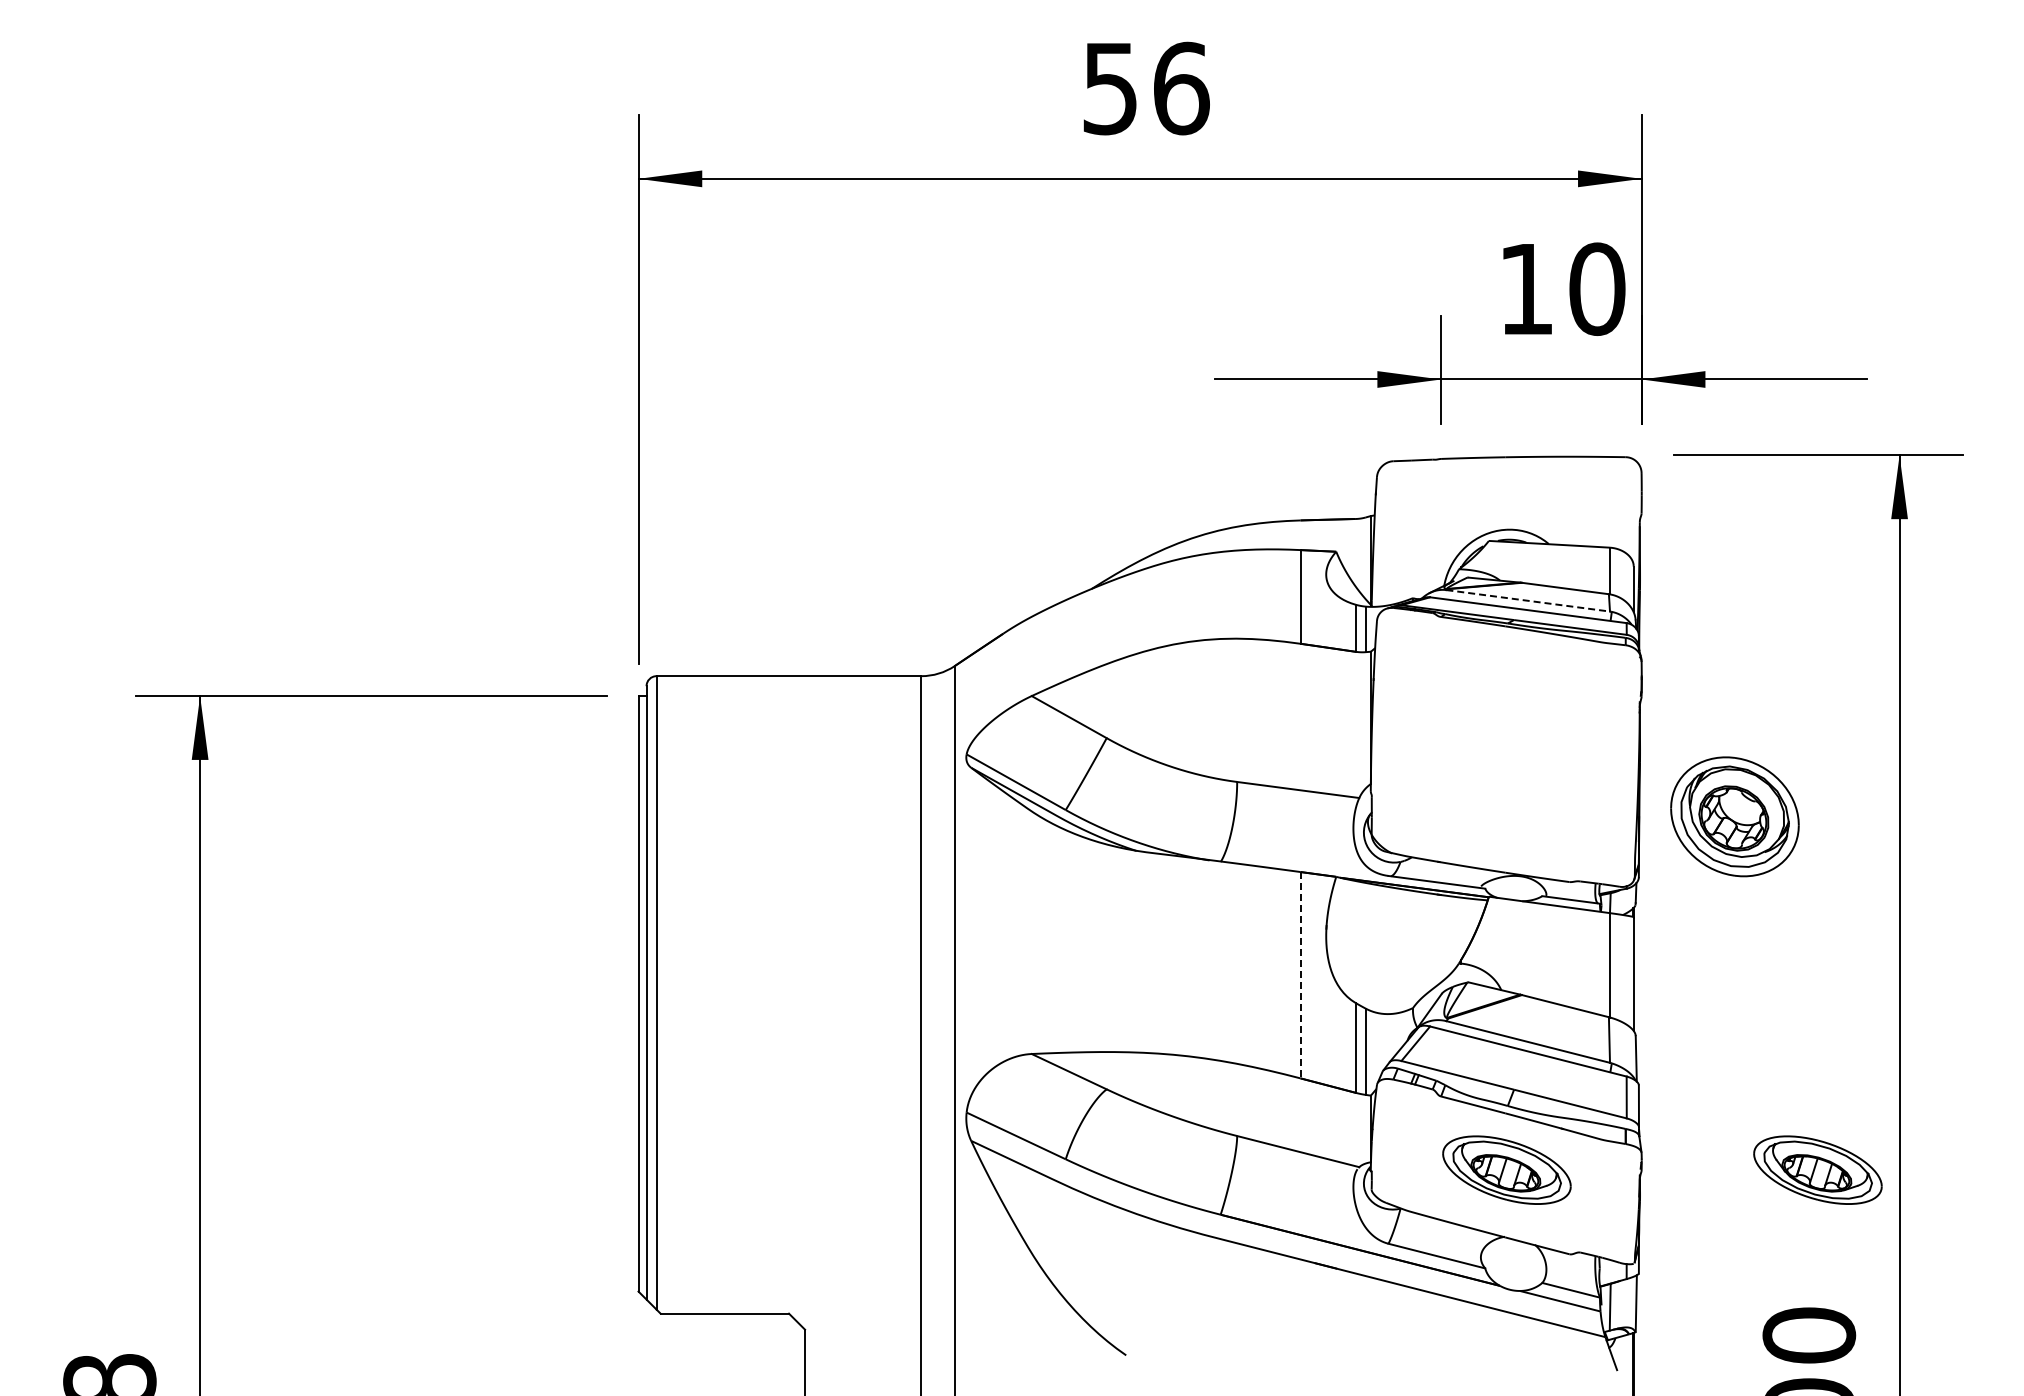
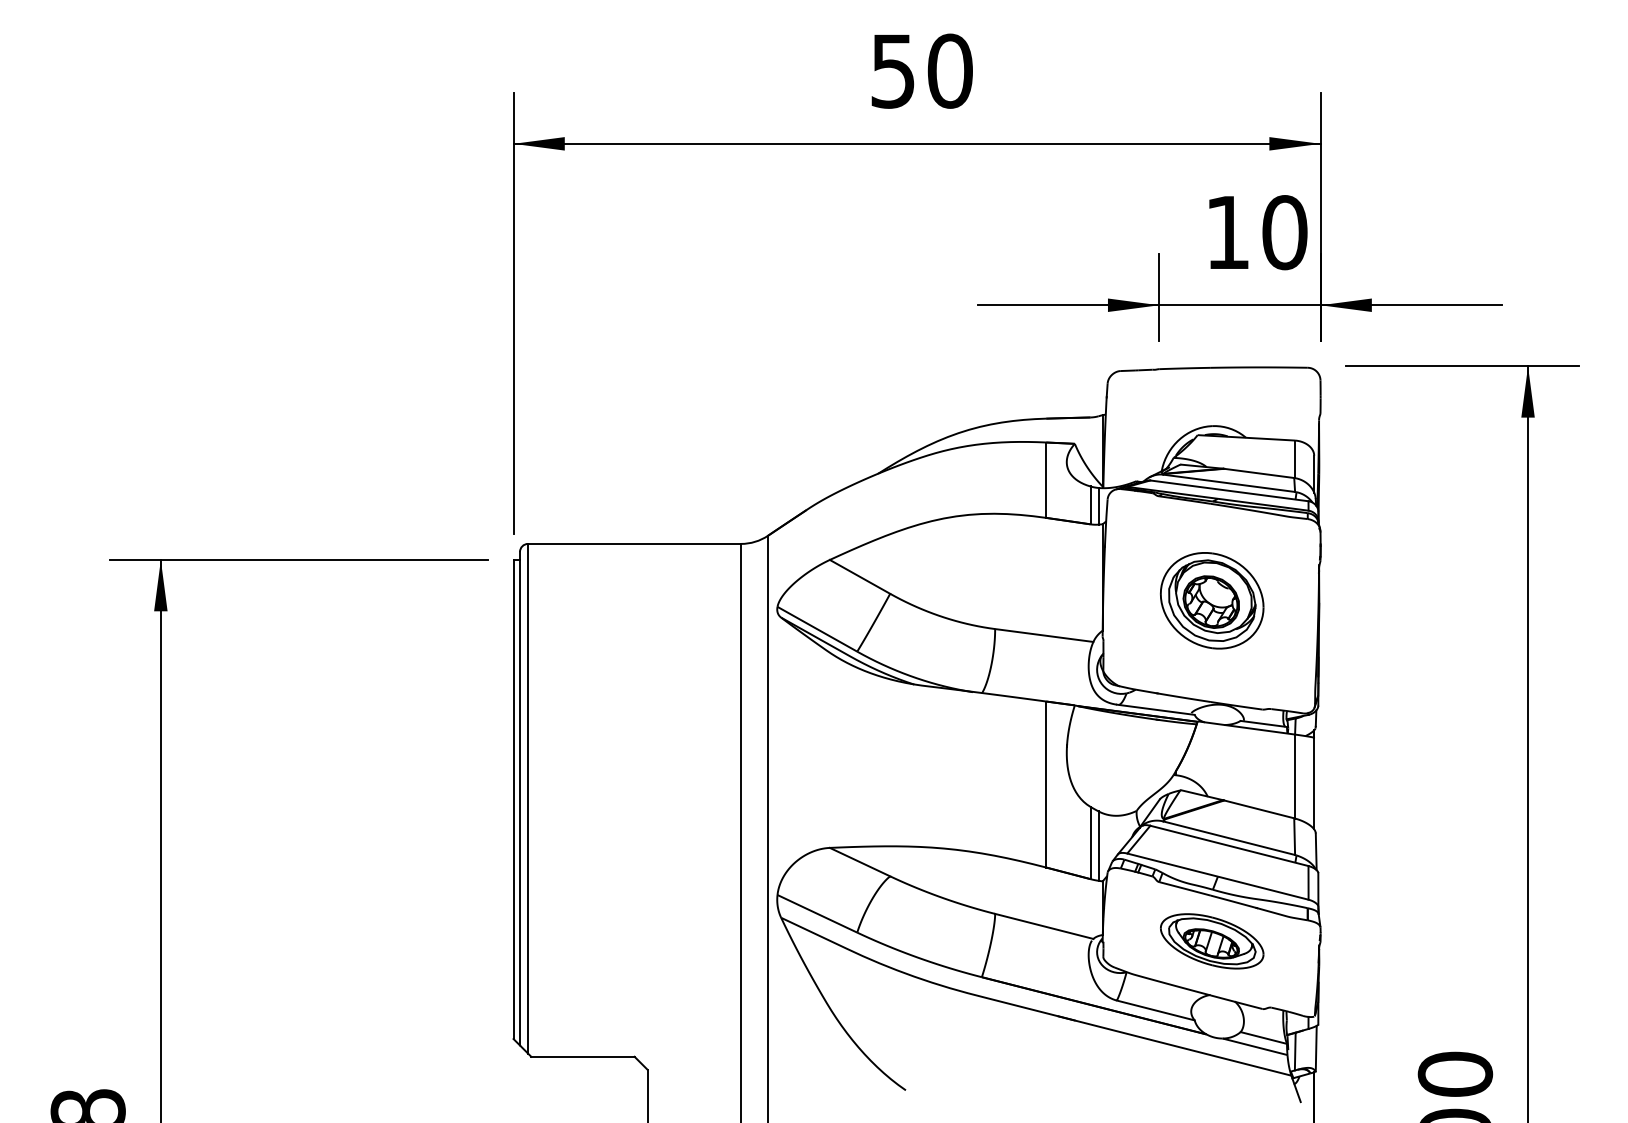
text: (1181, 88) -> (950, 71), 56 -> 50
line: (1528, 600) -> (1229, 483), dashed -> solid
part: (1734, 816) -> (1211, 600), moved
line: (1300, 975) -> (1046, 784), dashed -> solid
part: (1817, 1169) -> (1462, 940), removed

